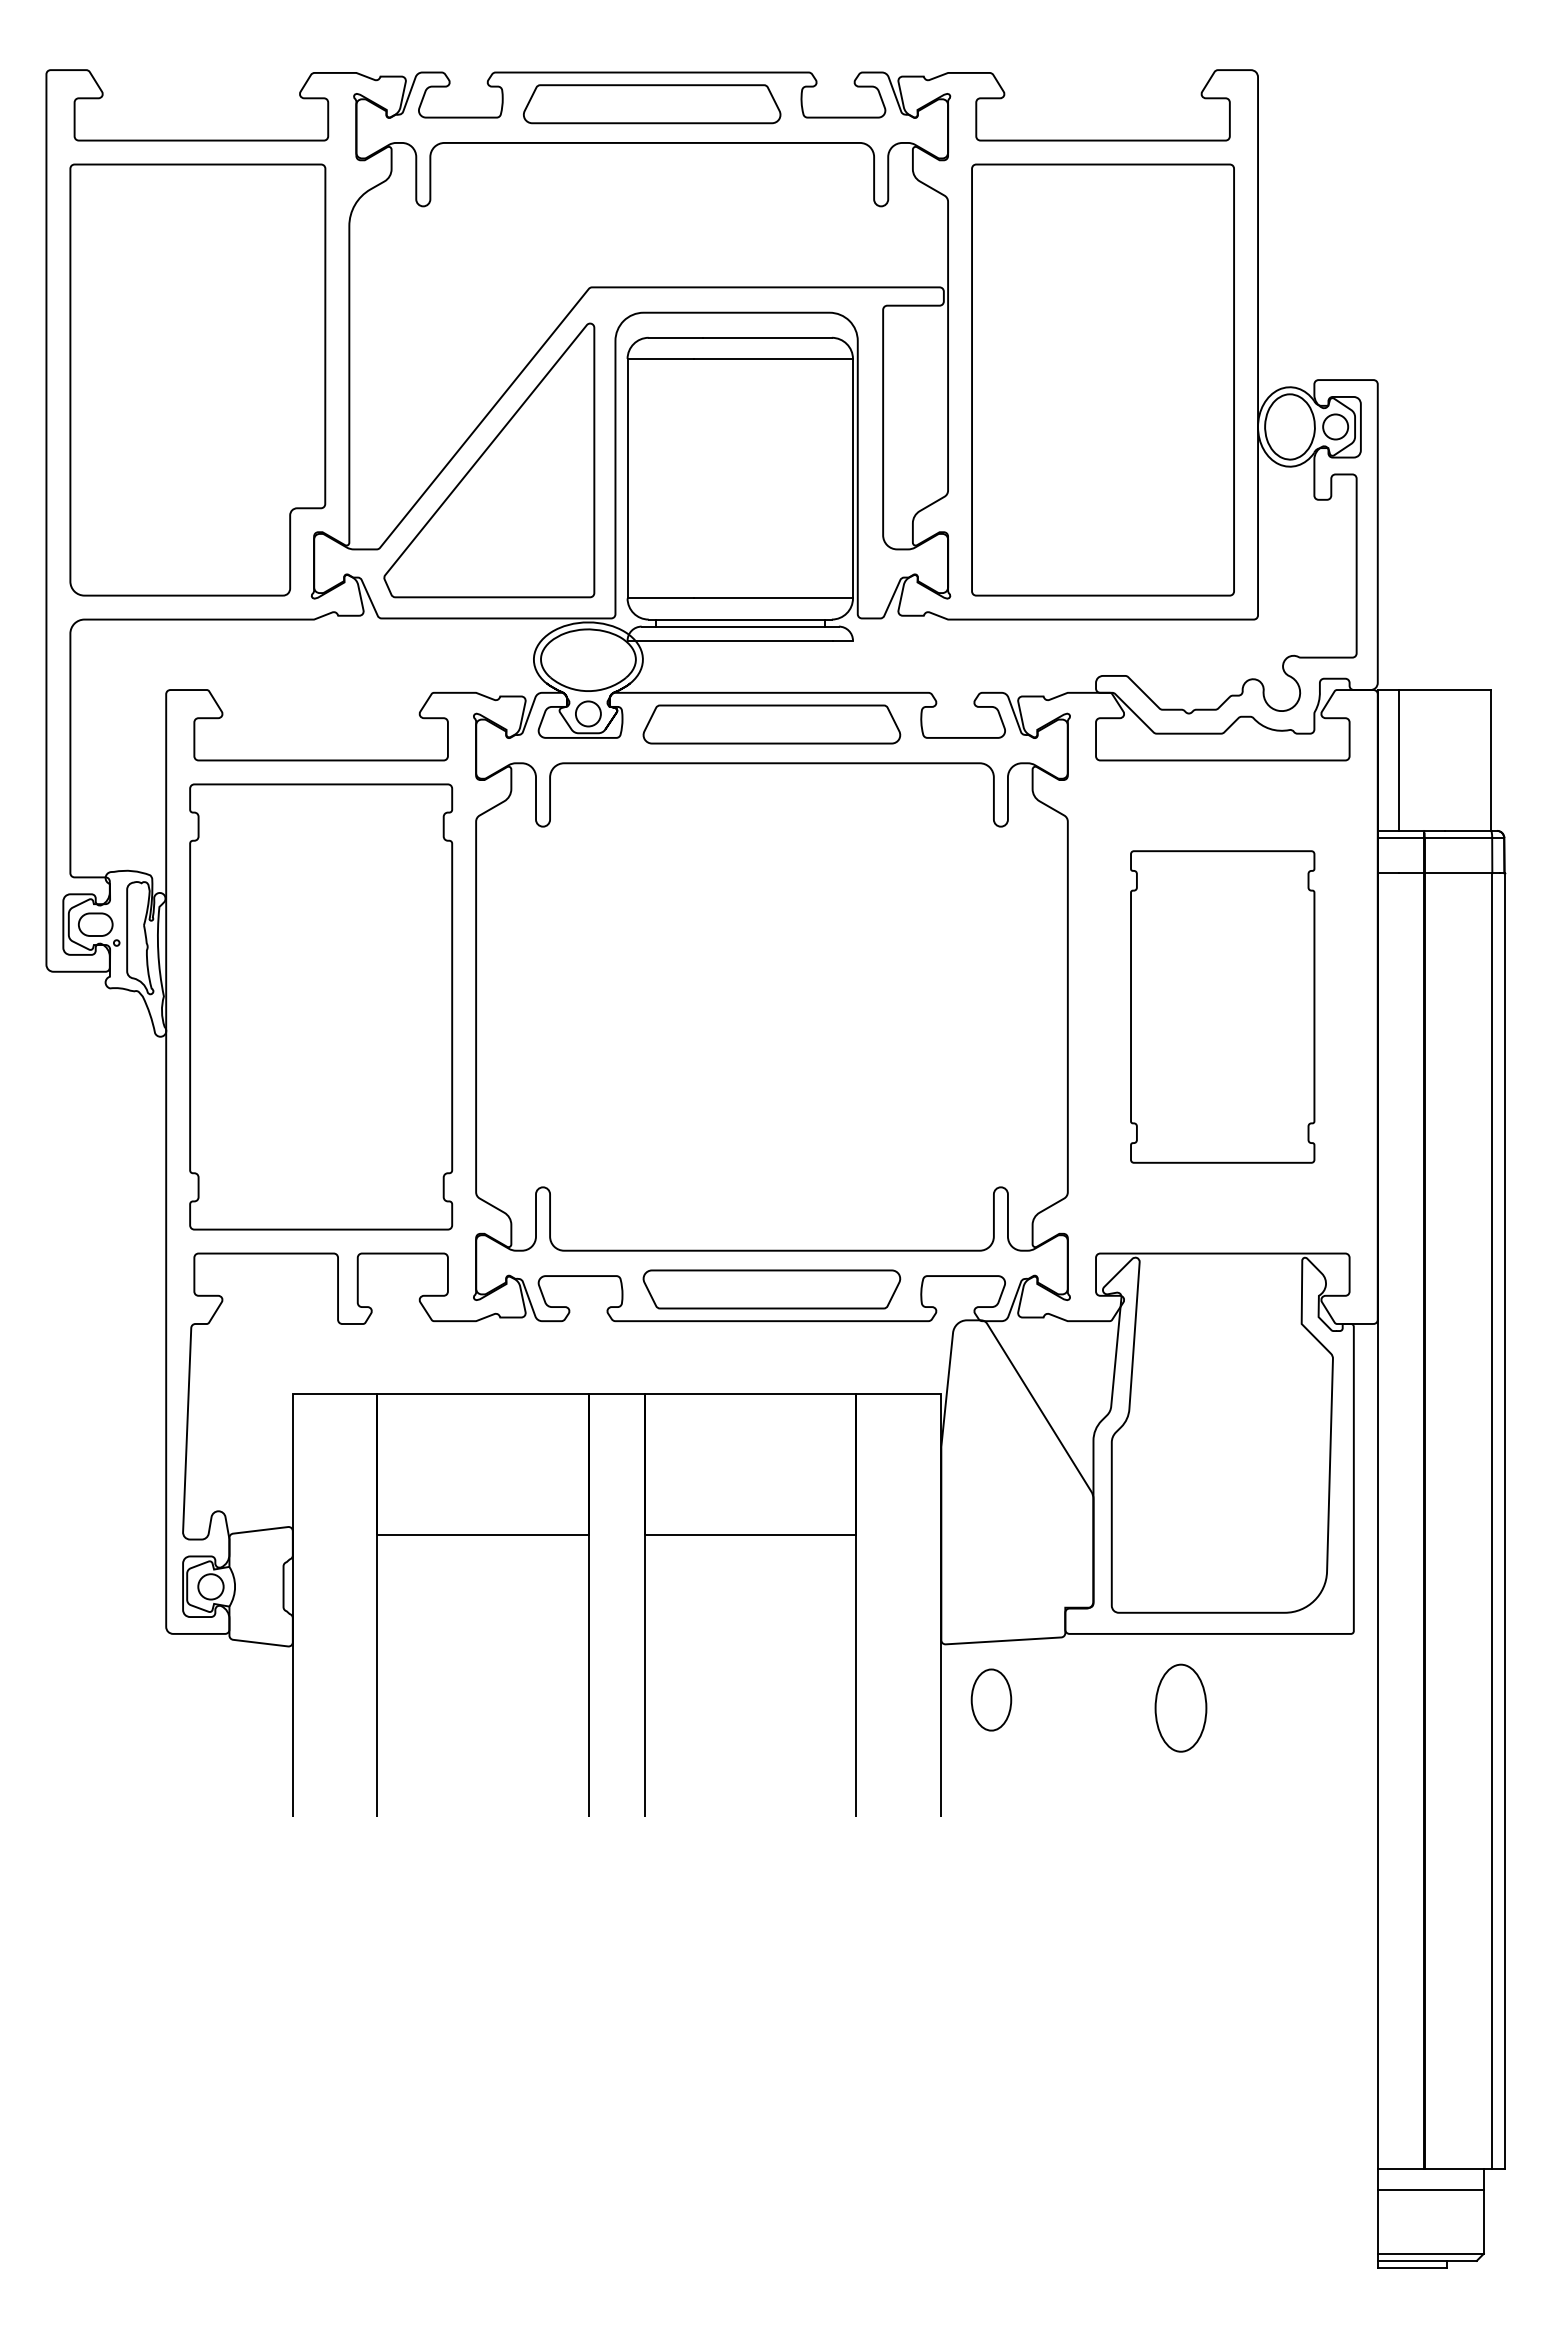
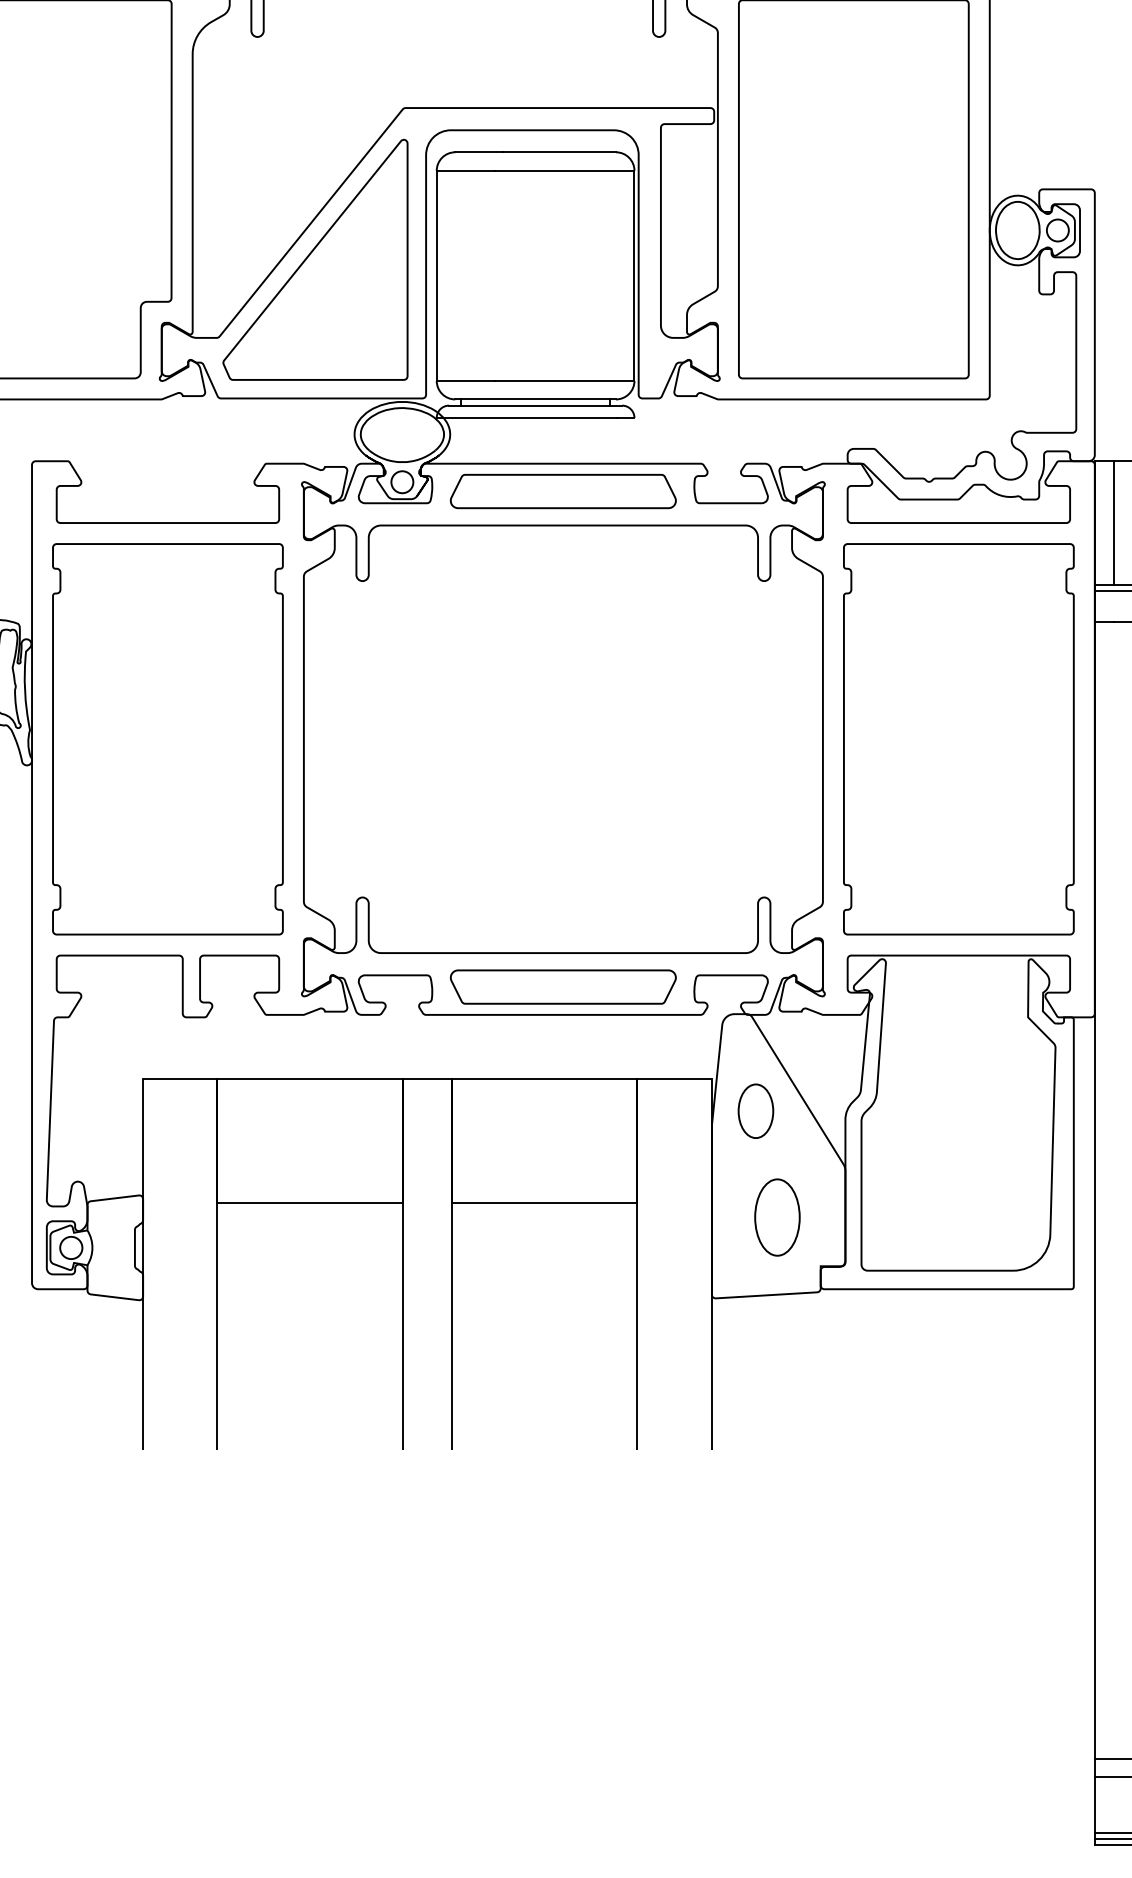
part: (1222, 1006) -> (958, 738), size x1.43
part: (991, 1699) -> (755, 1110), moved
part: (1180, 1707) -> (777, 1216), moved

